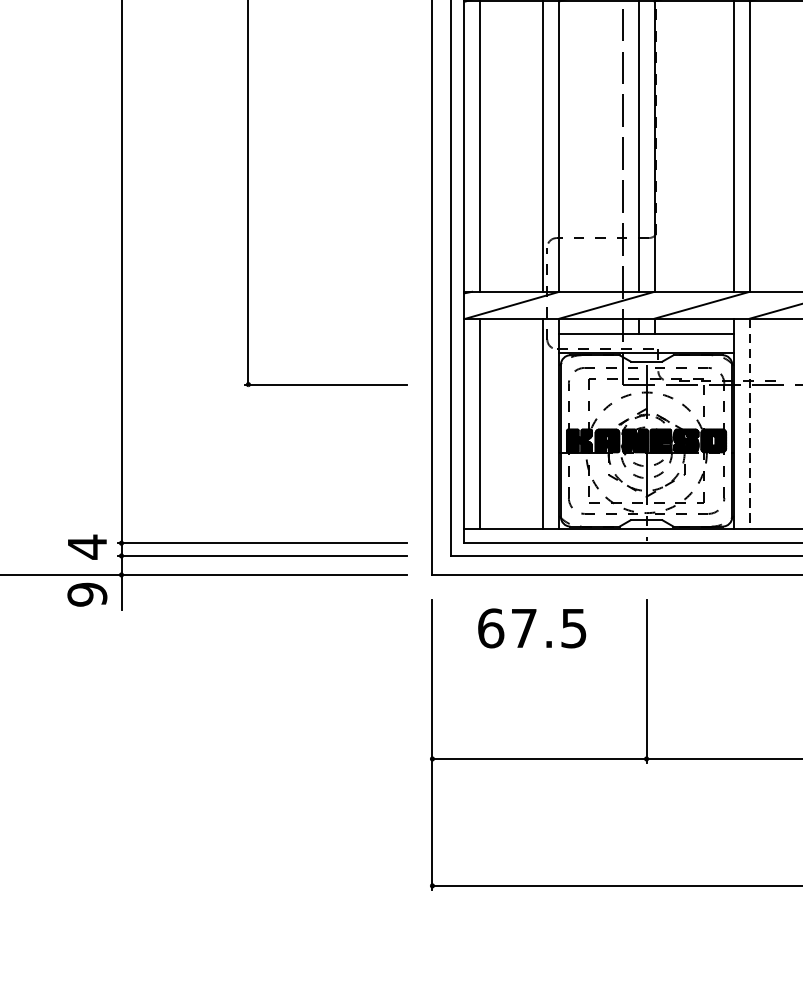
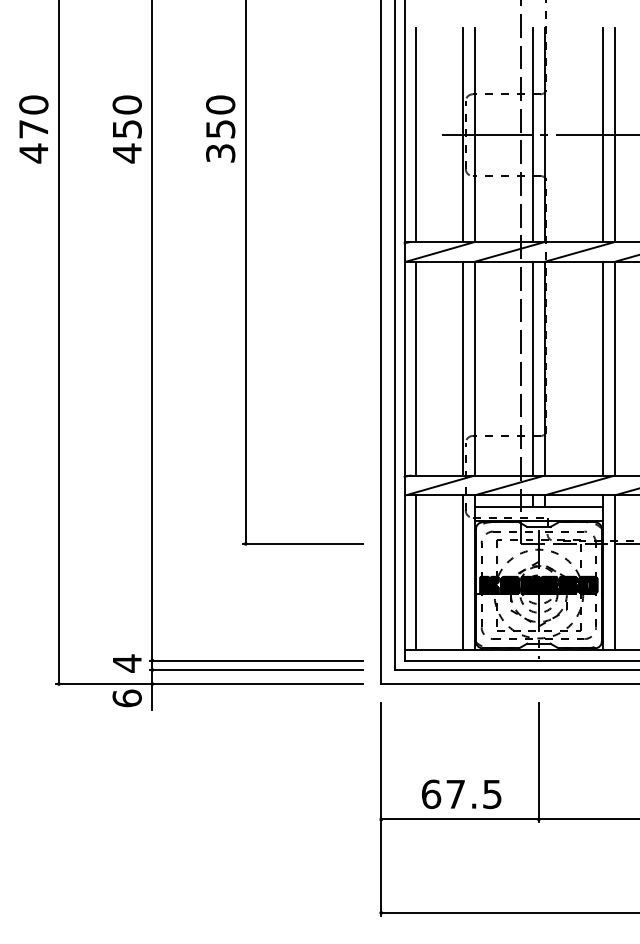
line: (749, 424) -> (614, 573), dashed -> solid
text: (86, 594) -> (126, 698), 9 -> 6
text: (531, 628) -> (461, 794), moved

